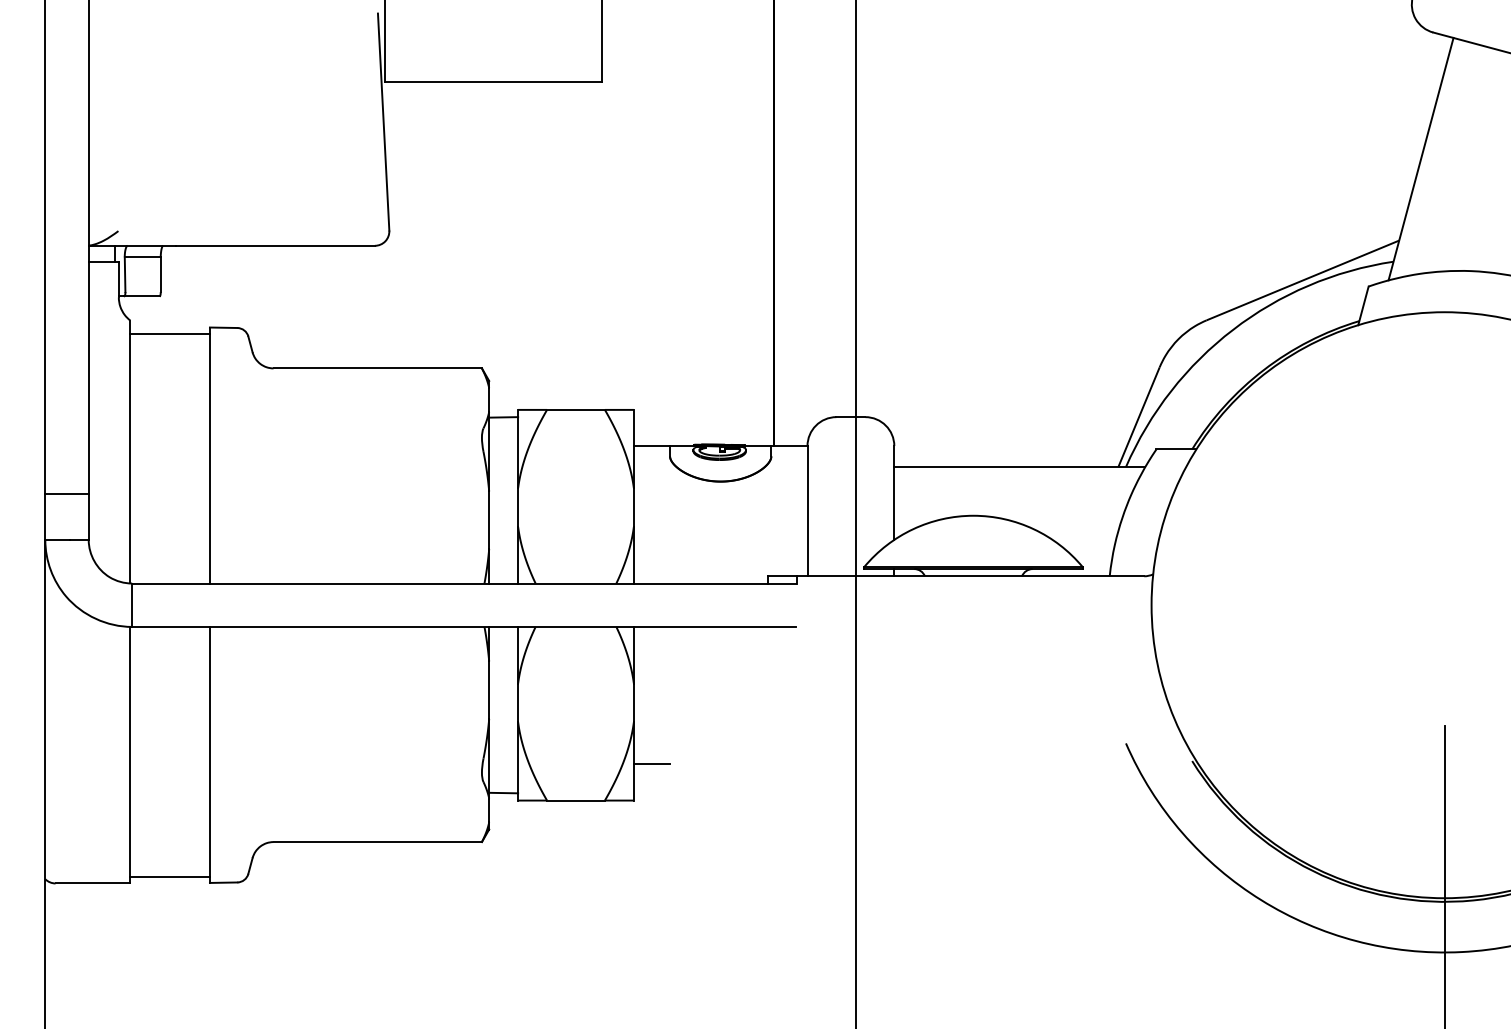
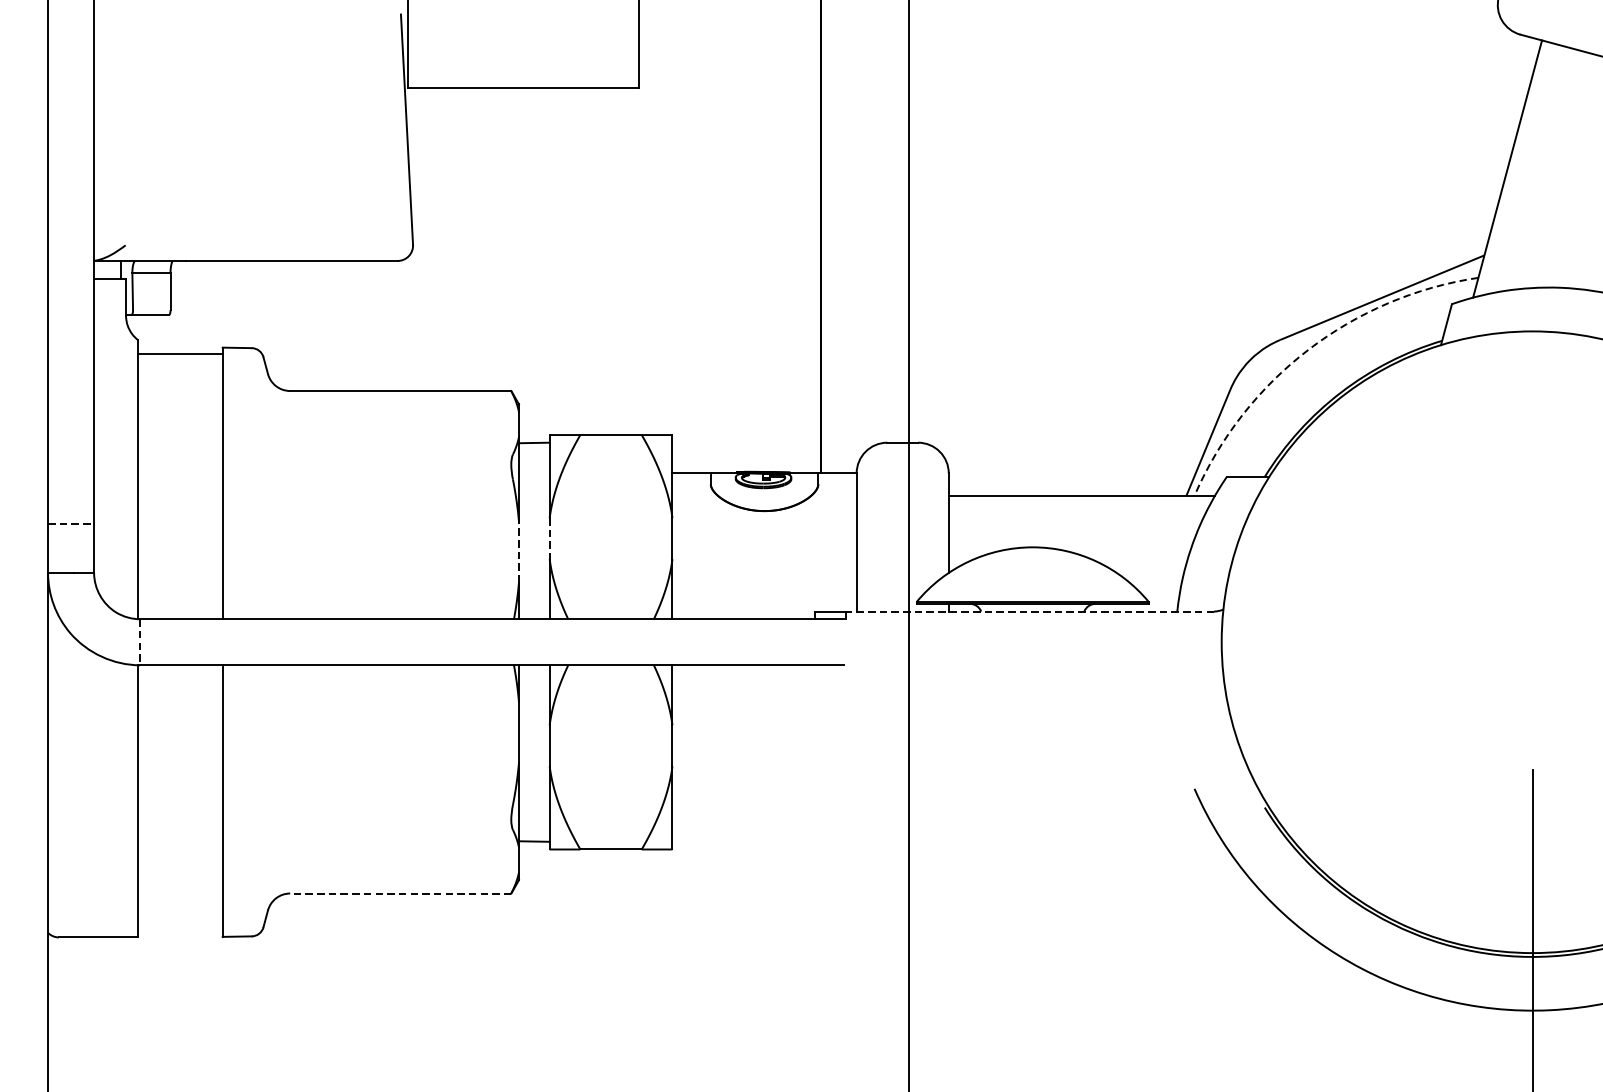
arc: (1233, 329) -> (1308, 349), solid -> dashed
line: (67, 493) -> (71, 523), solid -> dashed
line: (518, 508) -> (550, 539), solid -> dashed
line: (489, 520) -> (519, 552), solid -> dashed
line: (970, 576) -> (1029, 611), solid -> dashed
line: (132, 605) -> (140, 642), solid -> dashed
line: (651, 764) -> (691, 811), removed
line: (377, 842) -> (400, 893), solid -> dashed
line: (169, 876) -> (179, 930), removed

